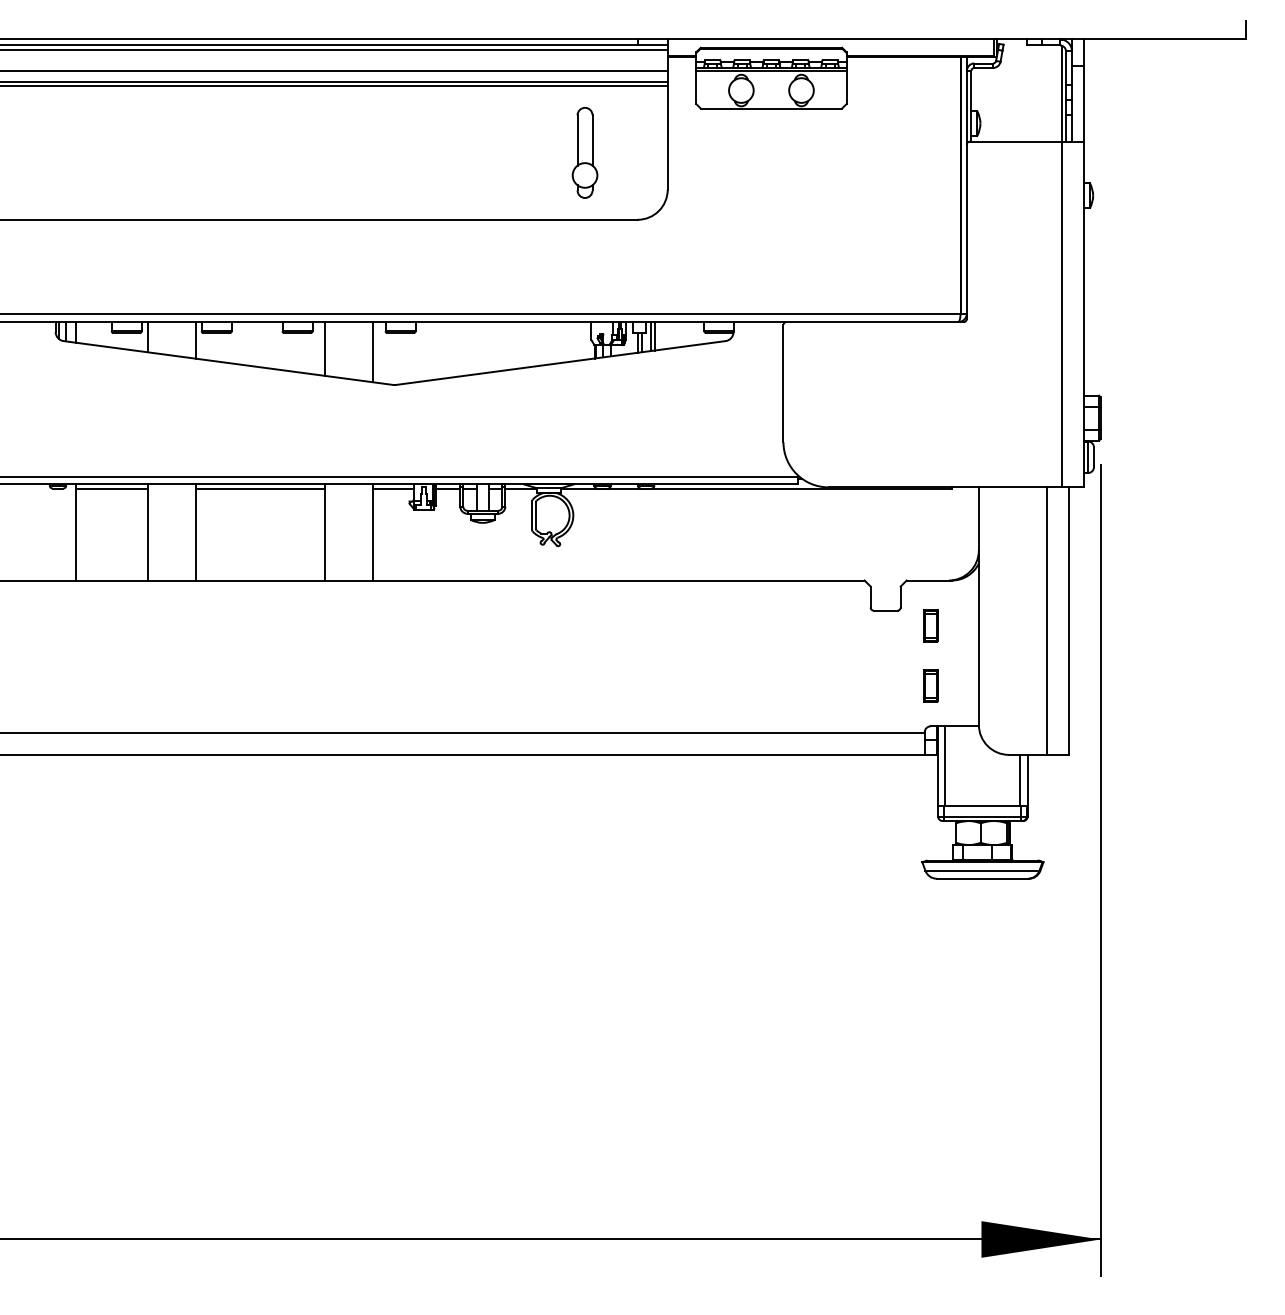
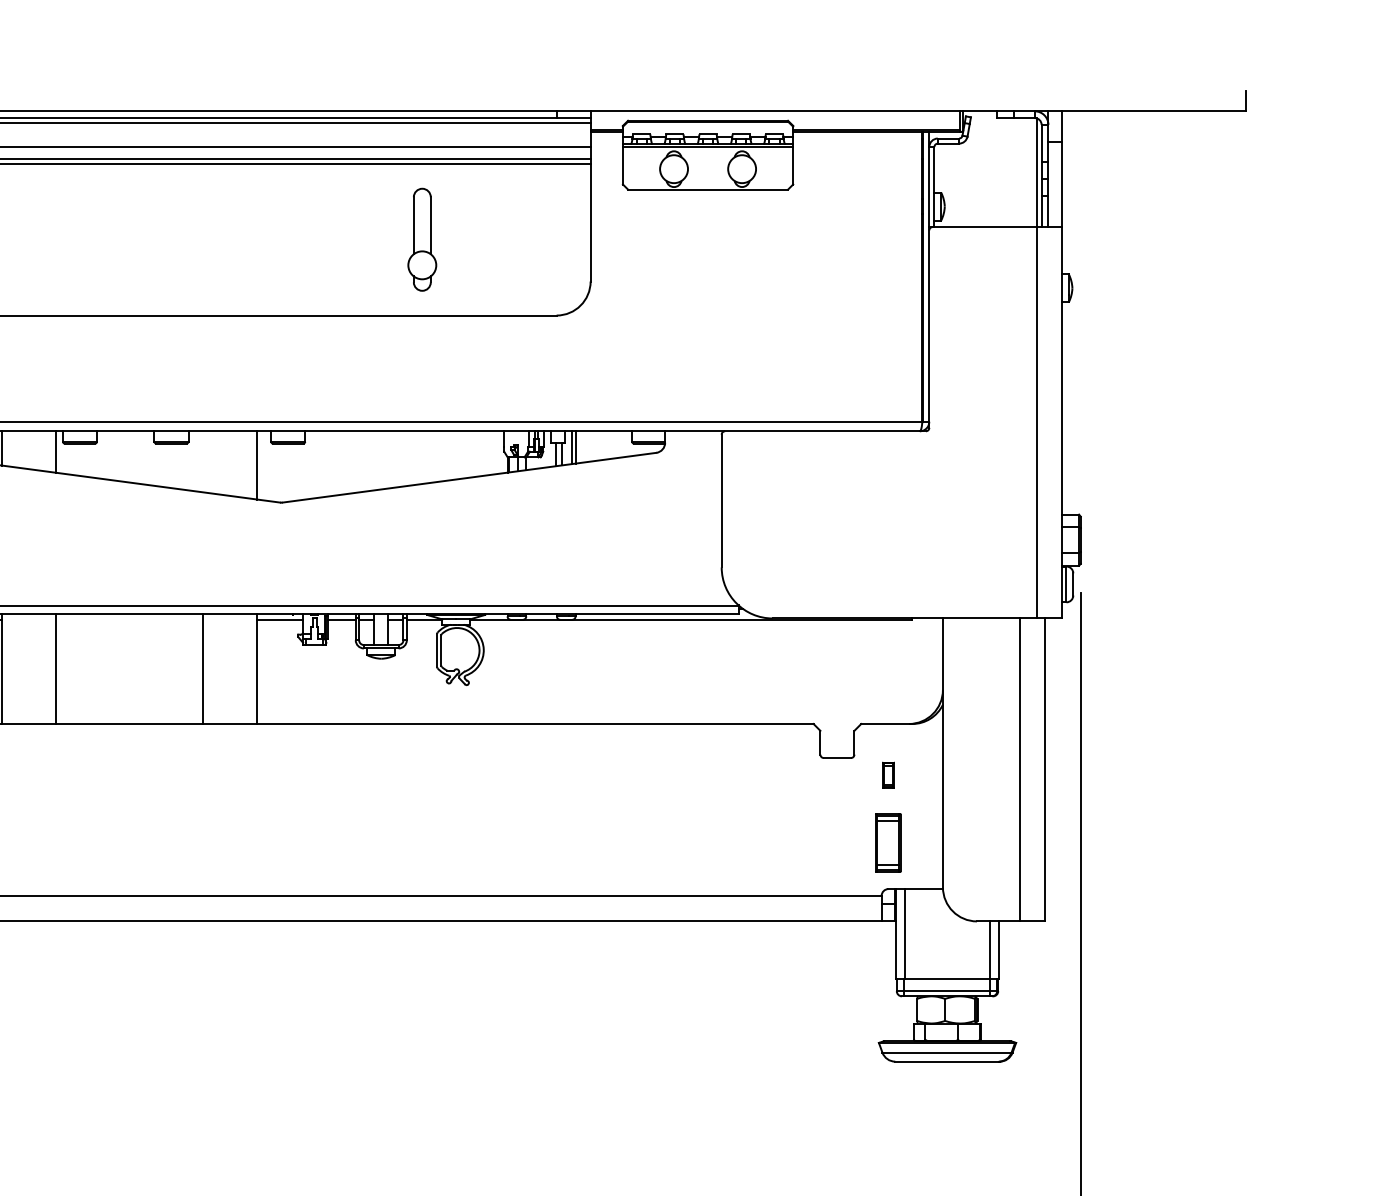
part: (584, 152) -> (421, 239), moved
line: (325, 348) -> (203, 461), removed
line: (260, 488) -> (129, 619), removed
part: (930, 625) -> (888, 774), size x0.7
part: (930, 685) -> (888, 842), size x1.6

